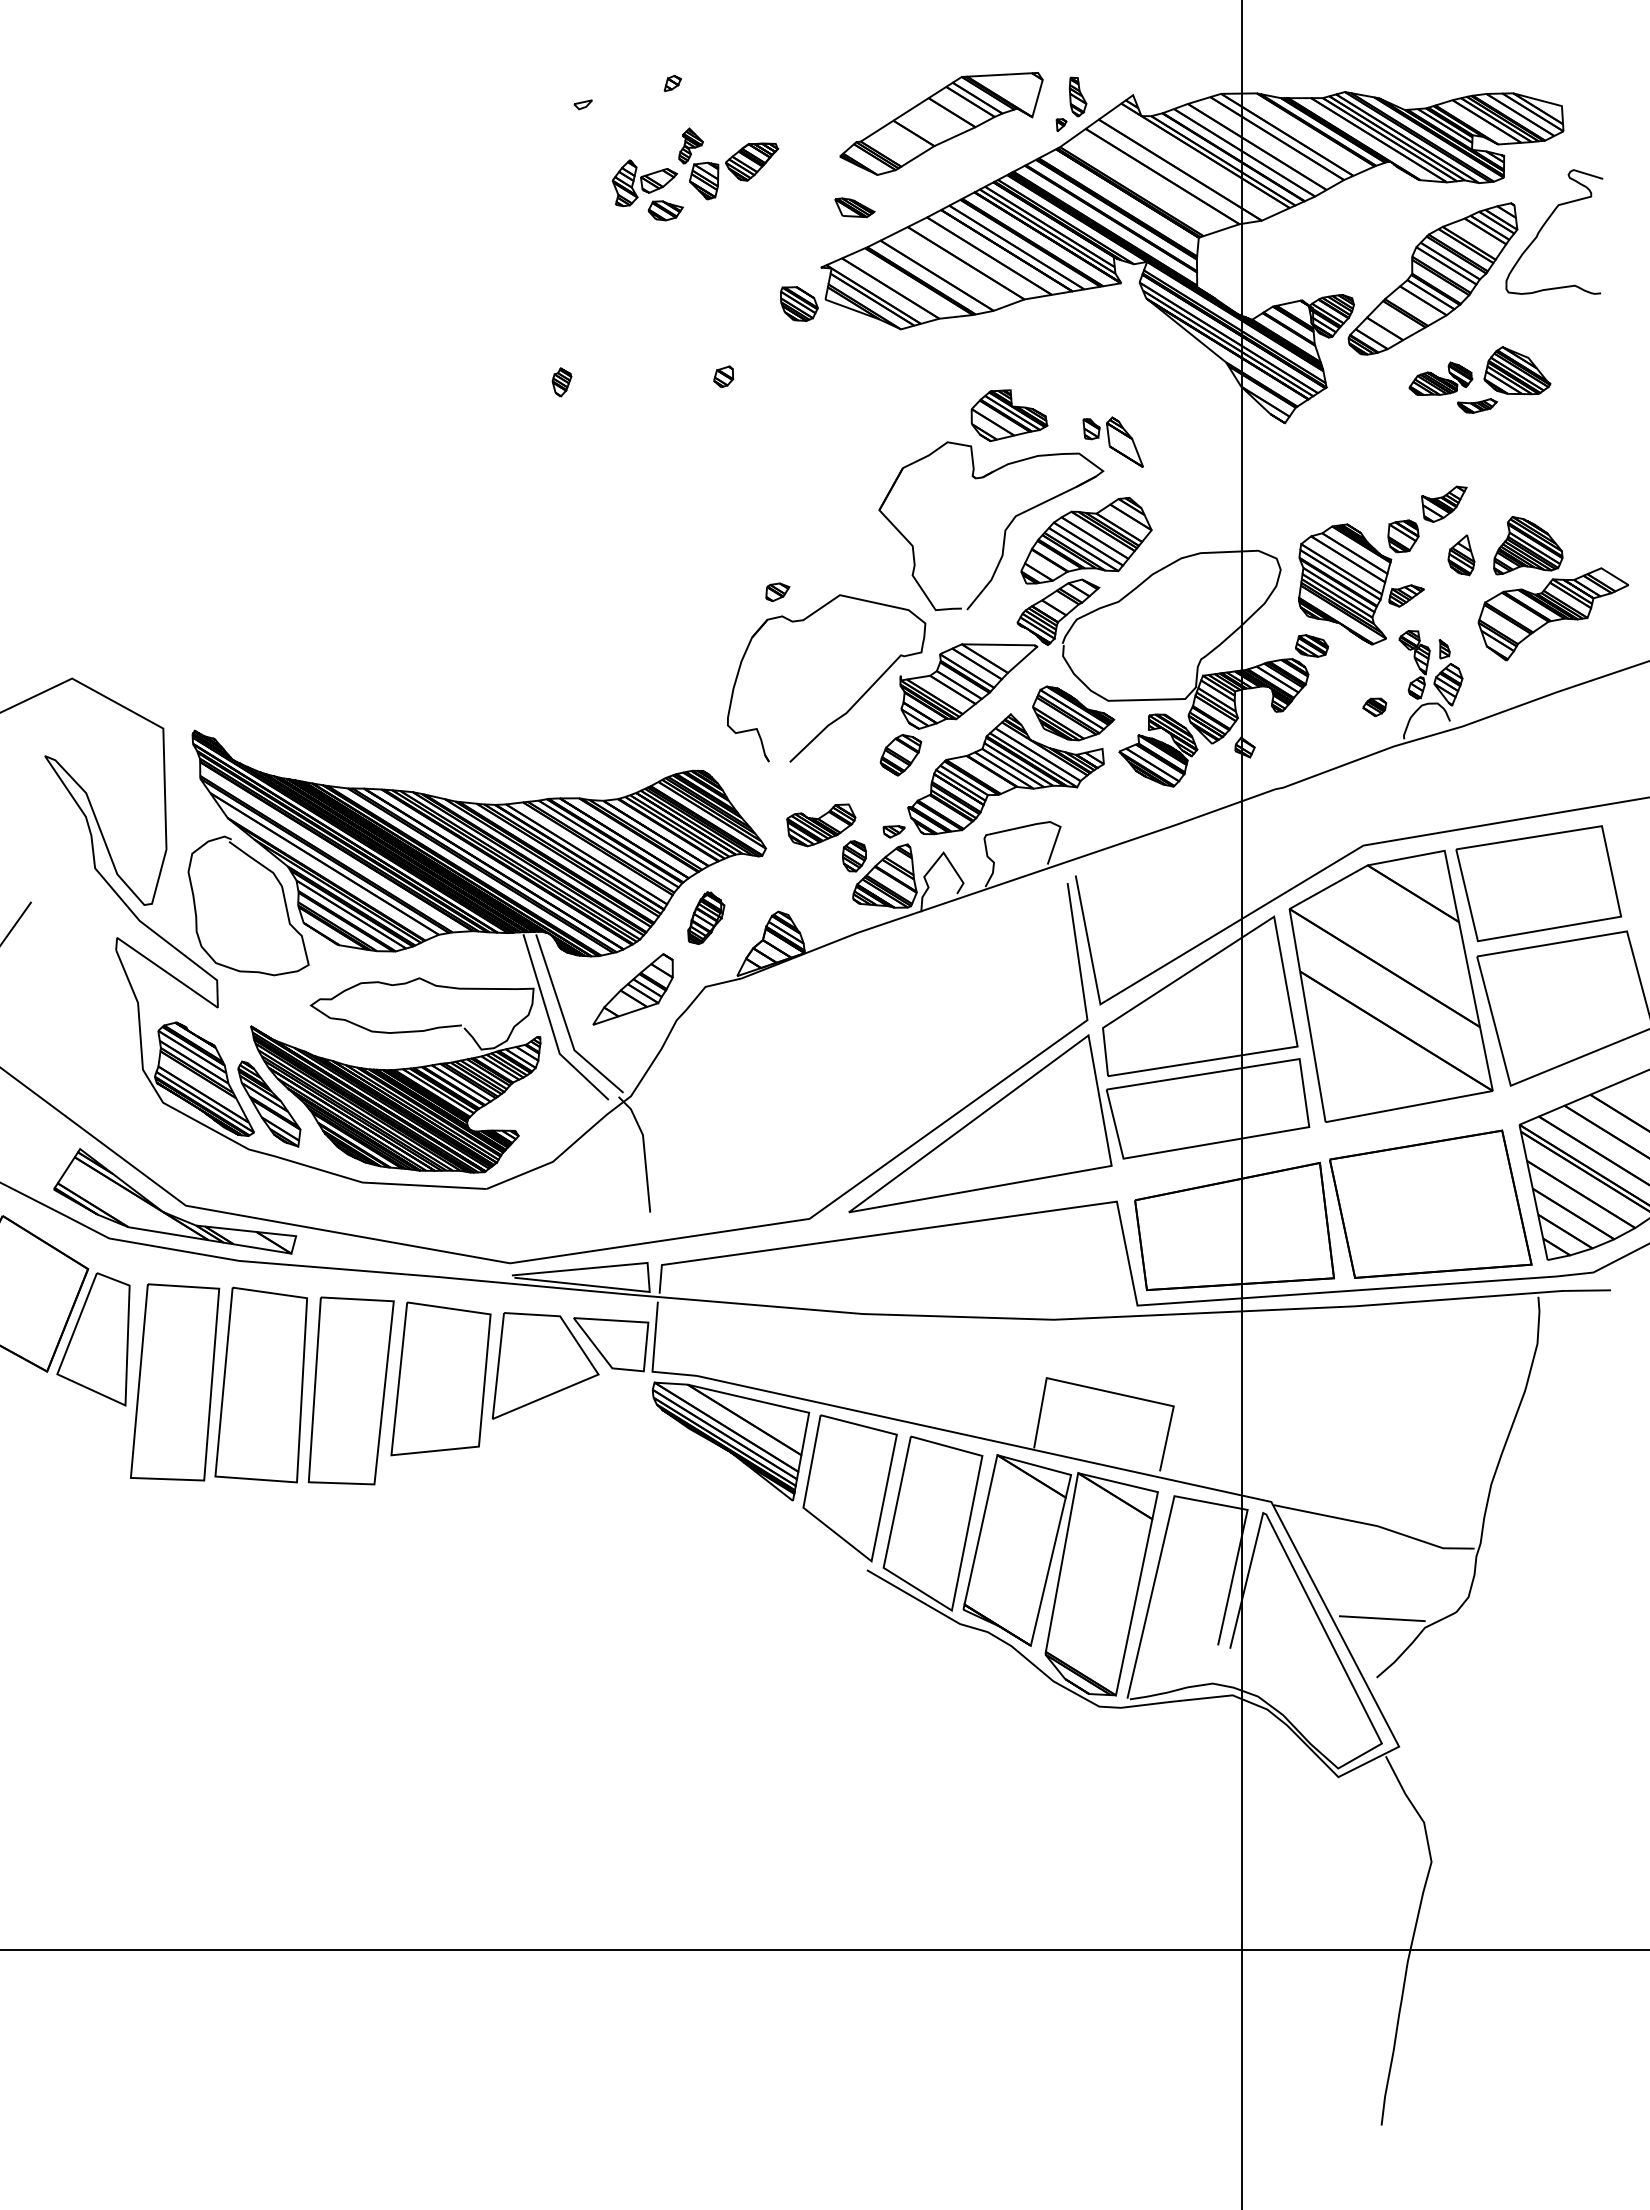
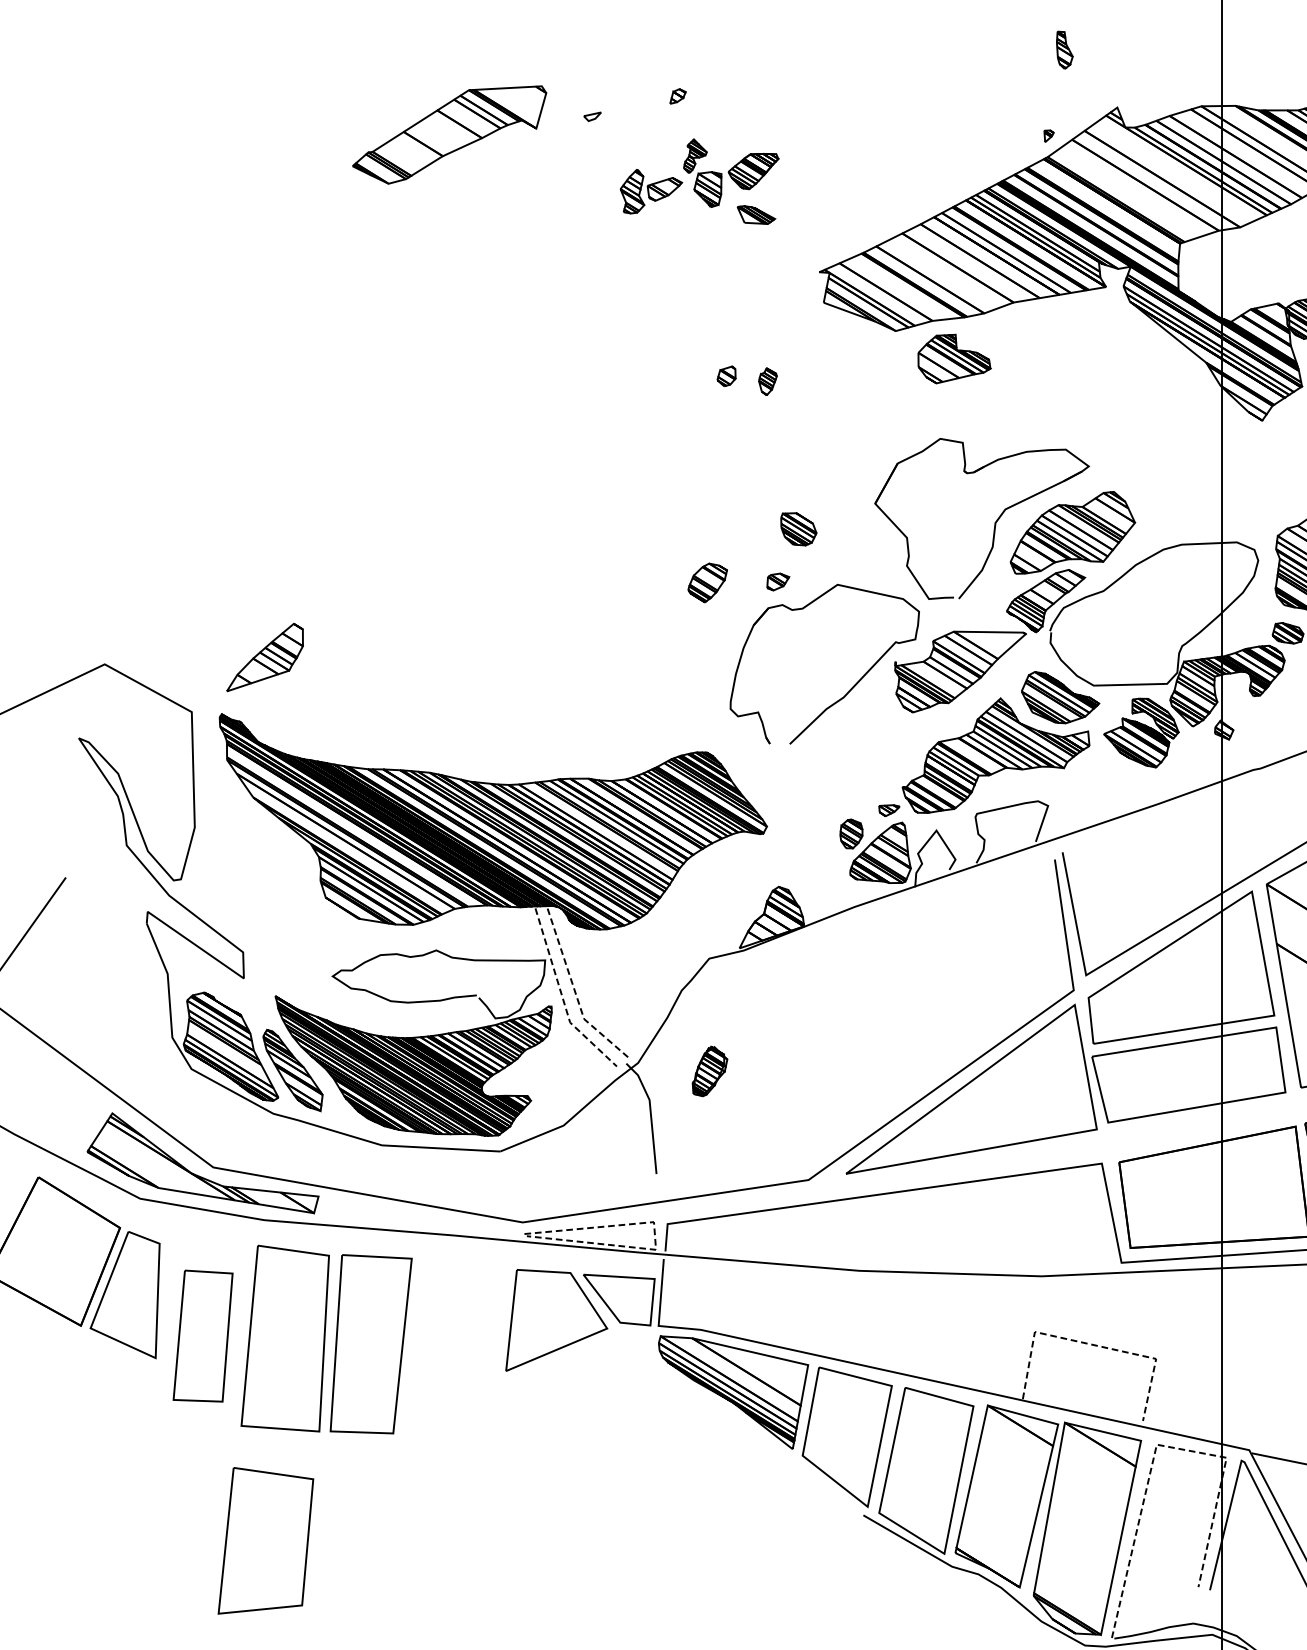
part: (1077, 96) -> (1064, 49), moved
part: (941, 123) -> (449, 134), moved
part: (854, 207) -> (756, 214), moved
part: (665, 210) -> (671, 217), removed
part: (799, 303) -> (798, 528), moved
part: (561, 382) -> (767, 381), moved
part: (1009, 415) -> (954, 358), moved
part: (1112, 441) -> (1097, 438), removed
part: (900, 755) -> (707, 583), moved
part: (821, 825) -> (819, 804), removed
curve: (283, 899) -> (306, 875), removed
part: (706, 917) -> (710, 1070), moved
part: (632, 989) -> (264, 657), moved
line: (565, 1023) -> (575, 993), solid -> dashed
line: (551, 1027) -> (562, 997), solid -> dashed
line: (648, 1277) -> (654, 1235), solid -> dashed
part: (440, 1378) -> (265, 1540), moved
part: (175, 1382) -> (203, 1336), size x0.7
line: (1107, 1391) -> (1092, 1344), solid -> dashed
line: (1177, 1496) -> (1159, 1444), solid -> dashed

